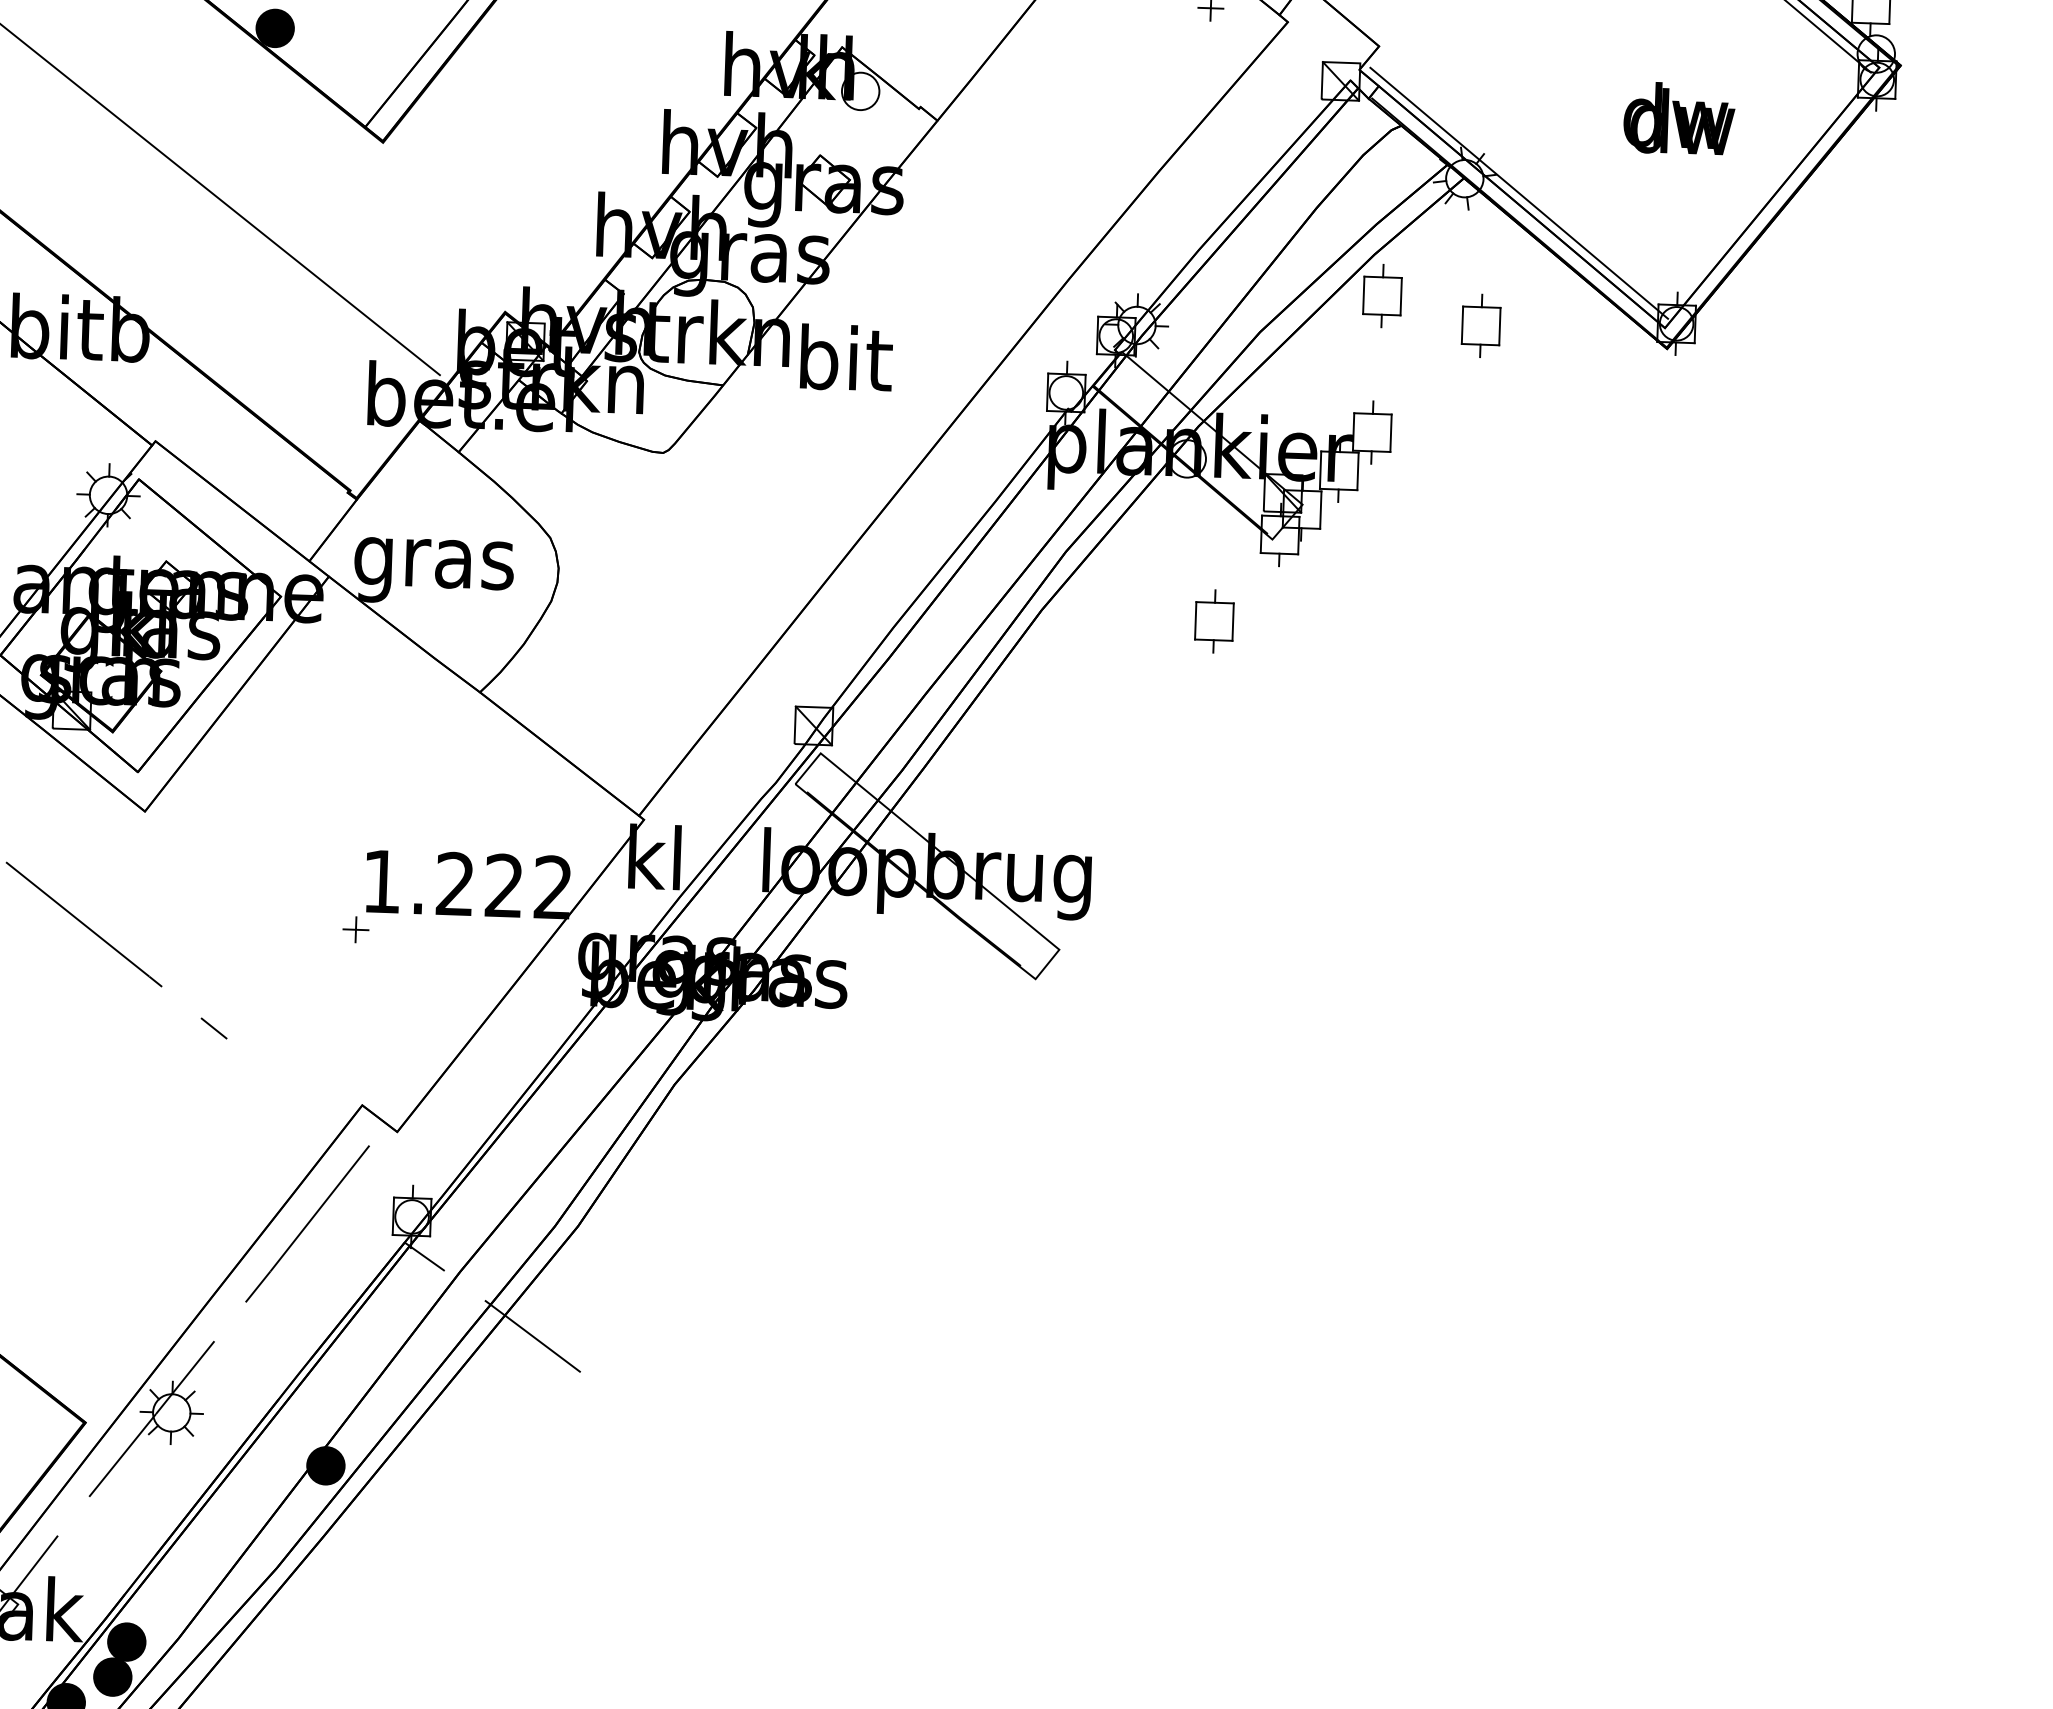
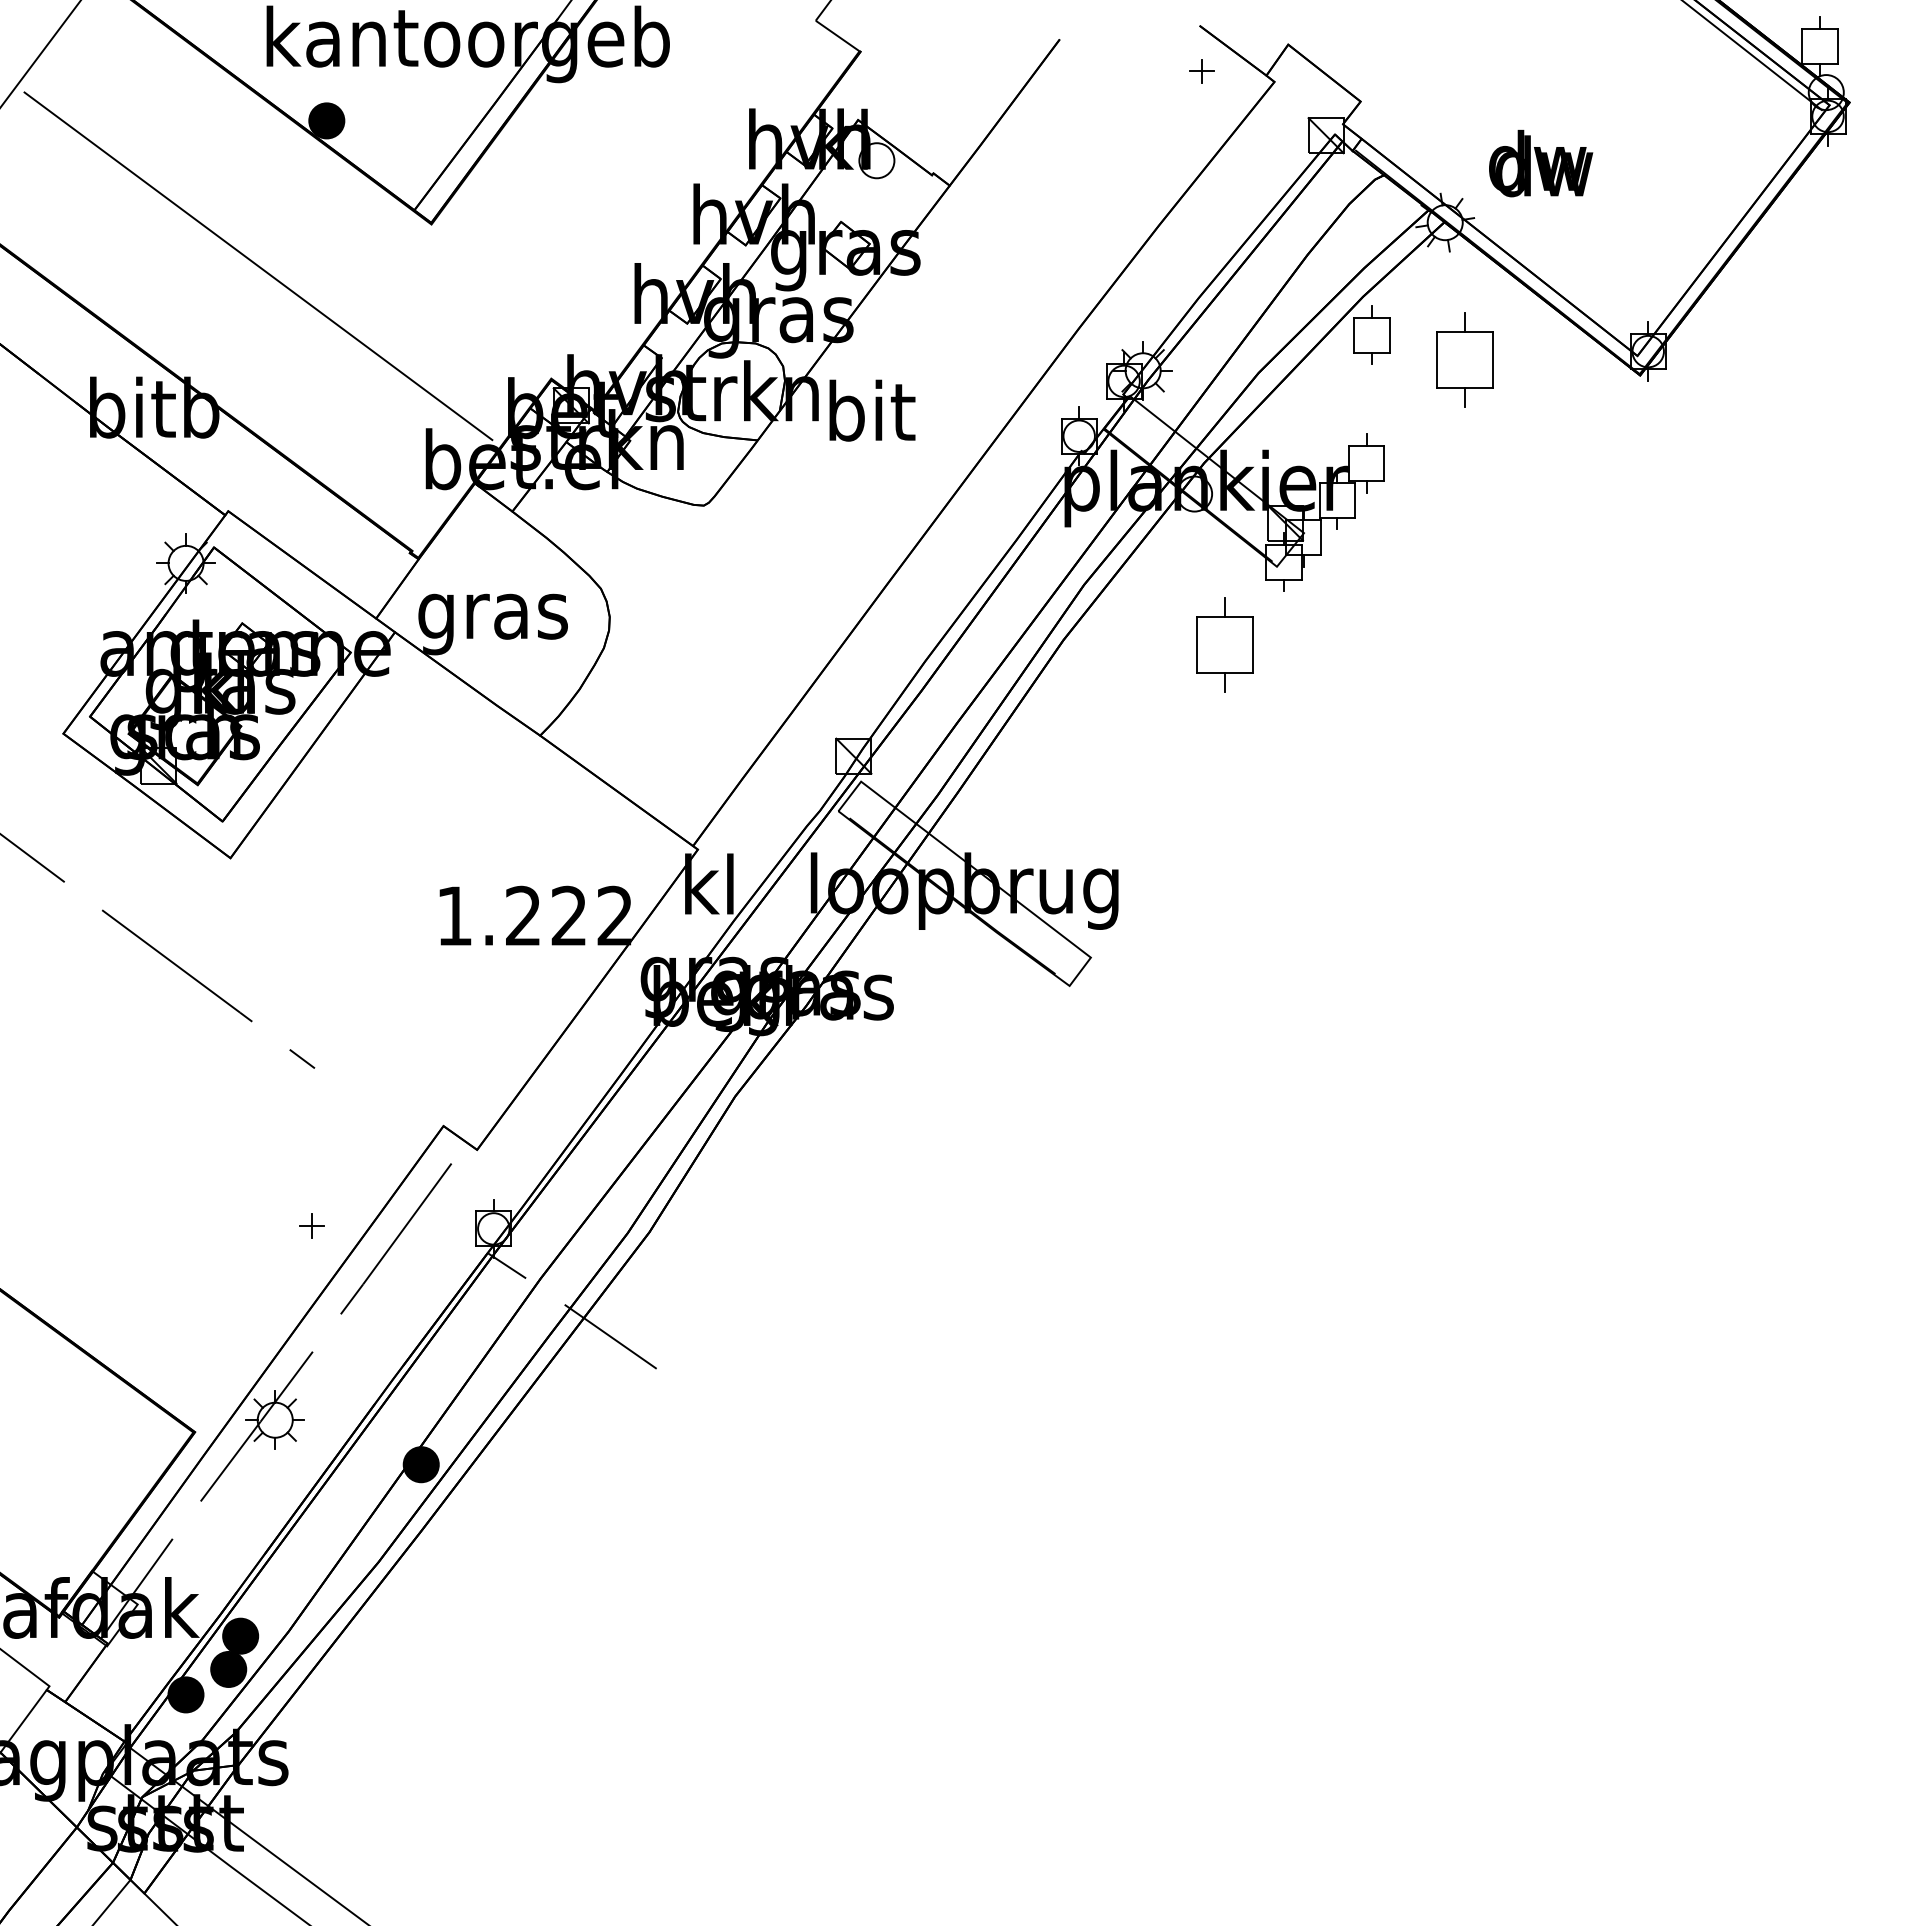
text: (1679, 118) -> (1541, 163), moved
line: (1519, 193) -> (1496, 234), removed
part: (1481, 325) -> (1465, 359), size x1.6
part: (1214, 621) -> (1225, 645), size x1.6
part: (355, 929) -> (311, 1225), moved

